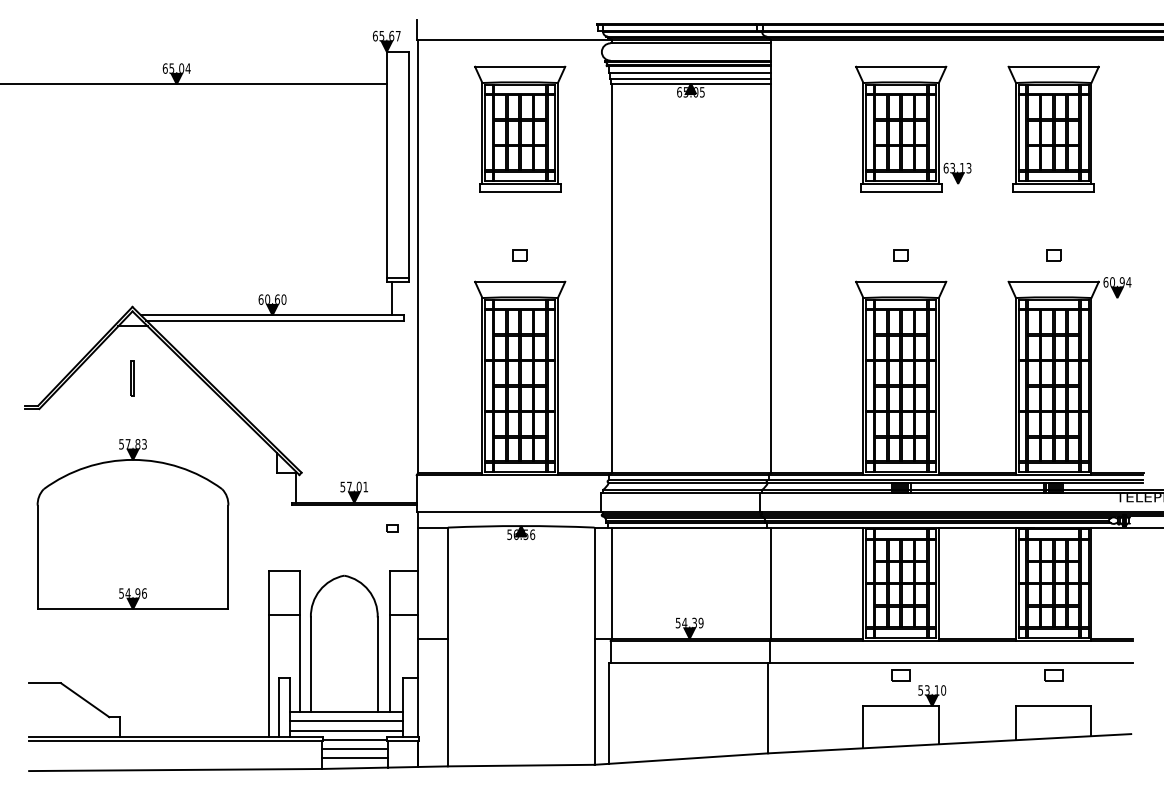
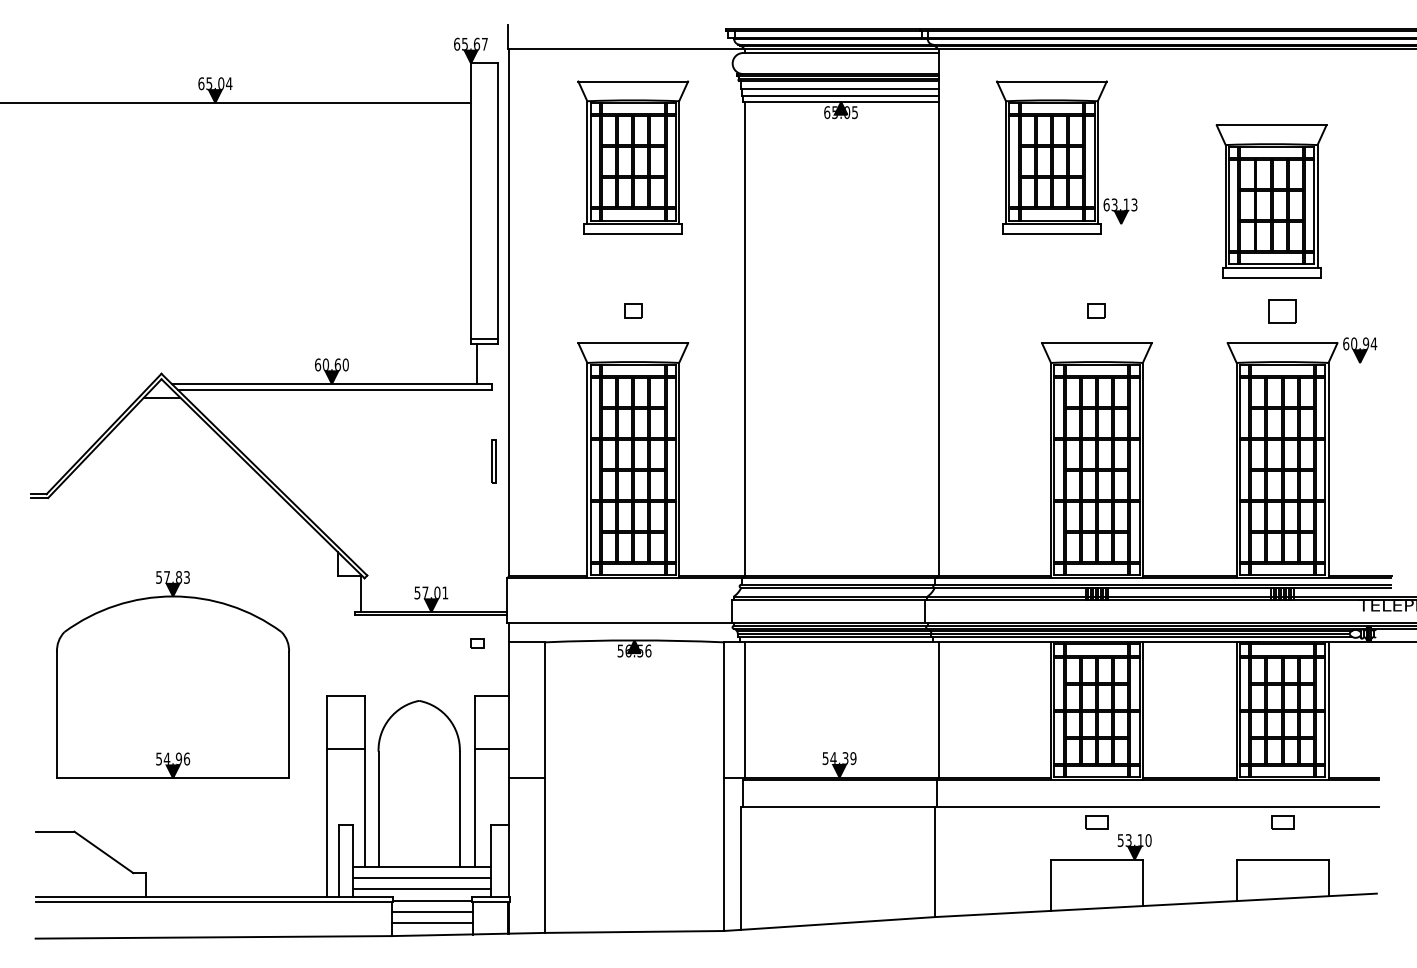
part: (913, 128) -> (1066, 156), moved
part: (1053, 128) -> (1271, 200), moved
part: (1053, 255) -> (1282, 311), size x1.6
line: (131, 378) -> (492, 460), moved
part: (132, 524) -> (172, 675), moved

